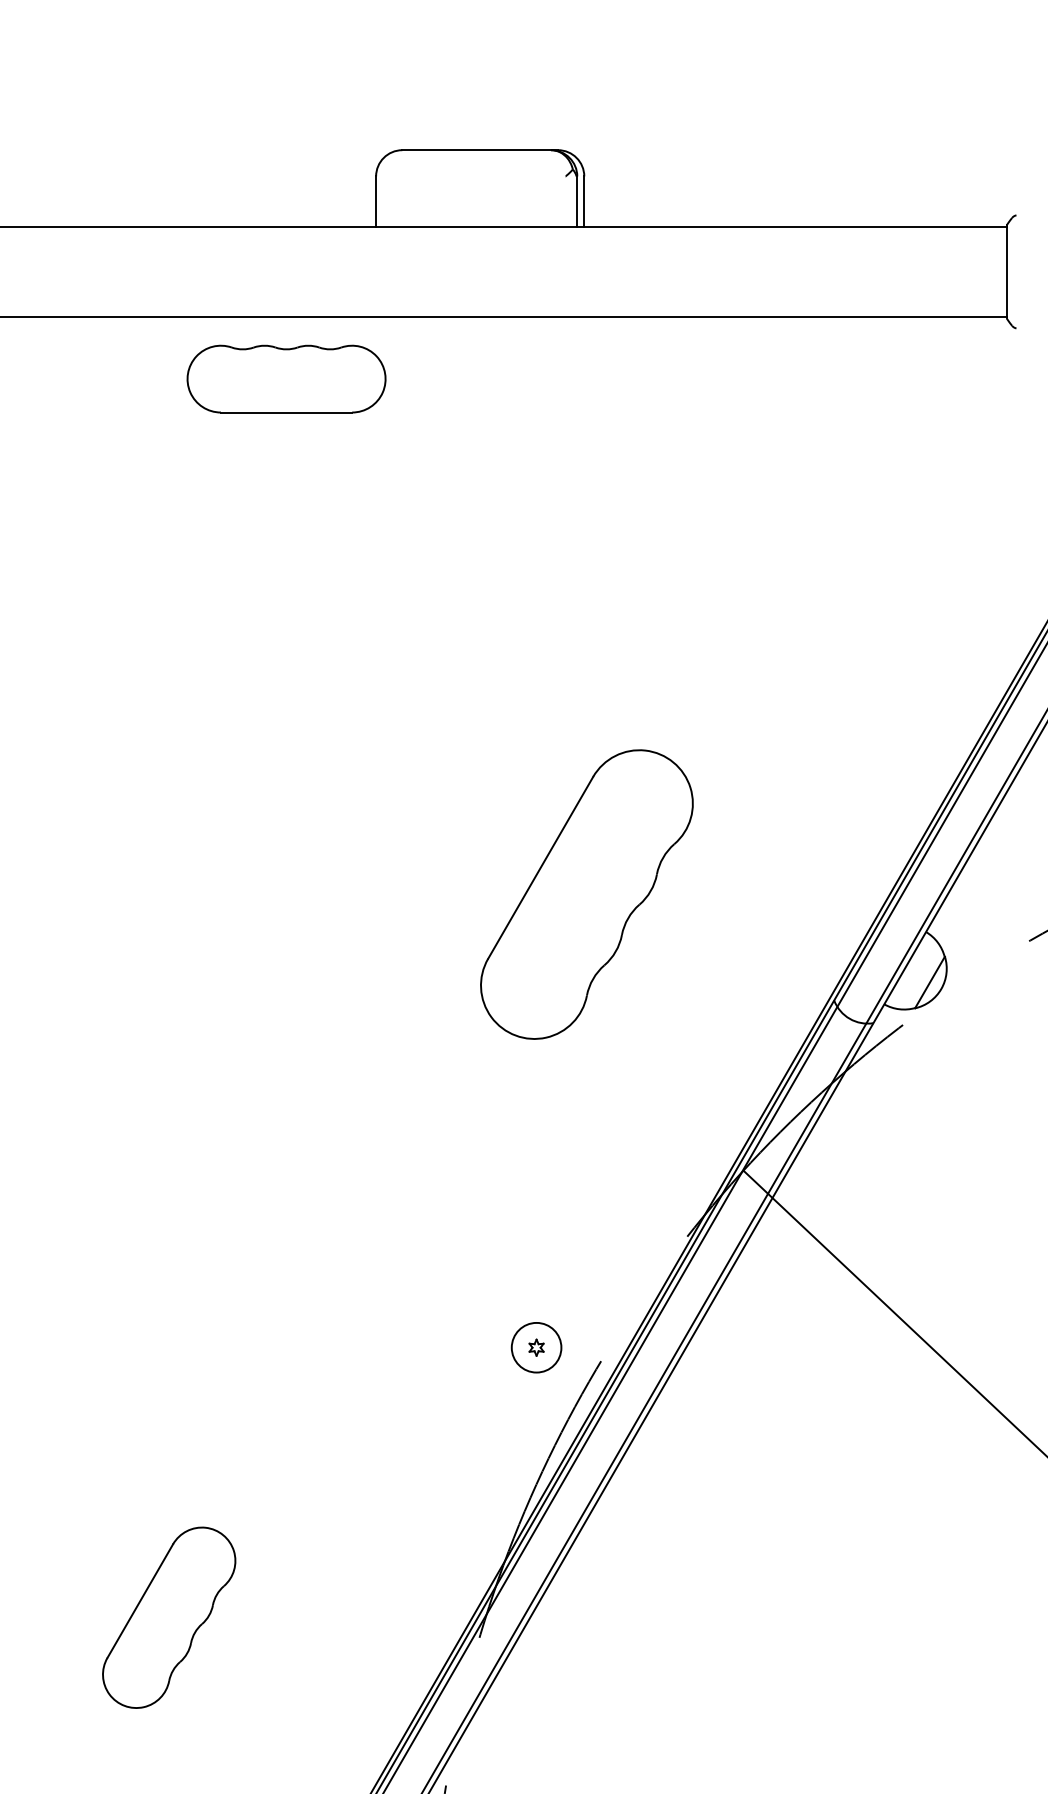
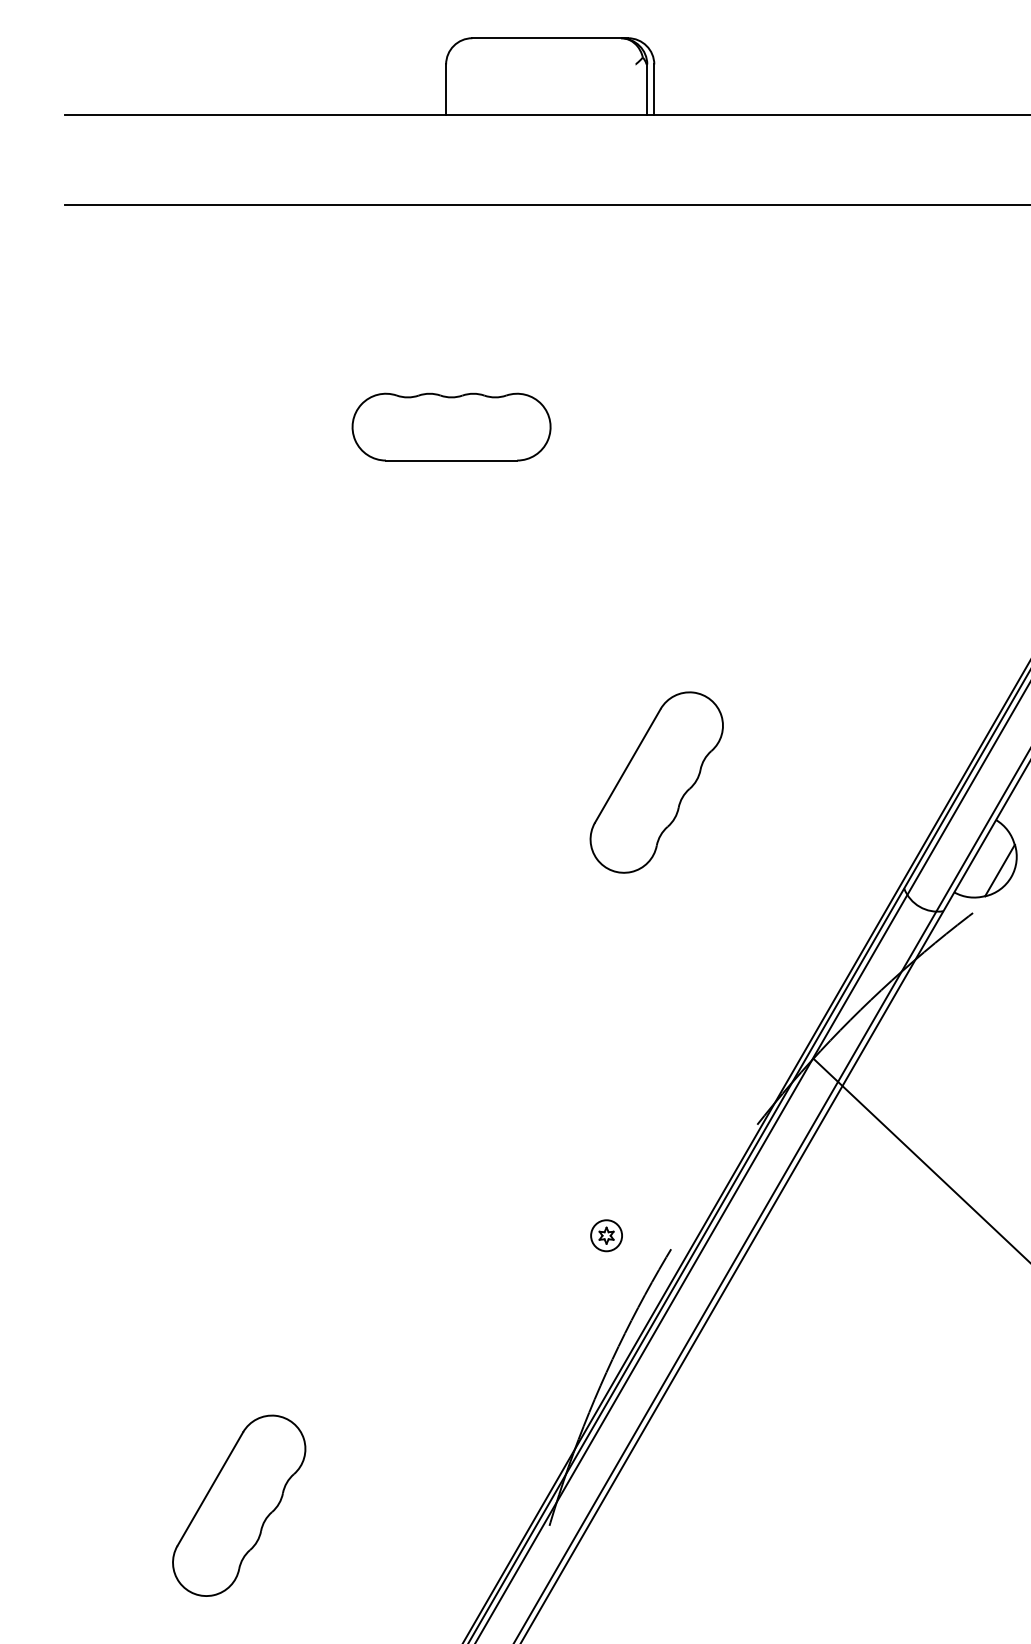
part: (286, 378) -> (451, 426), moved
part: (586, 894) -> (656, 782), size x0.62
circle: (536, 1347) -> (606, 1235), size x0.62

